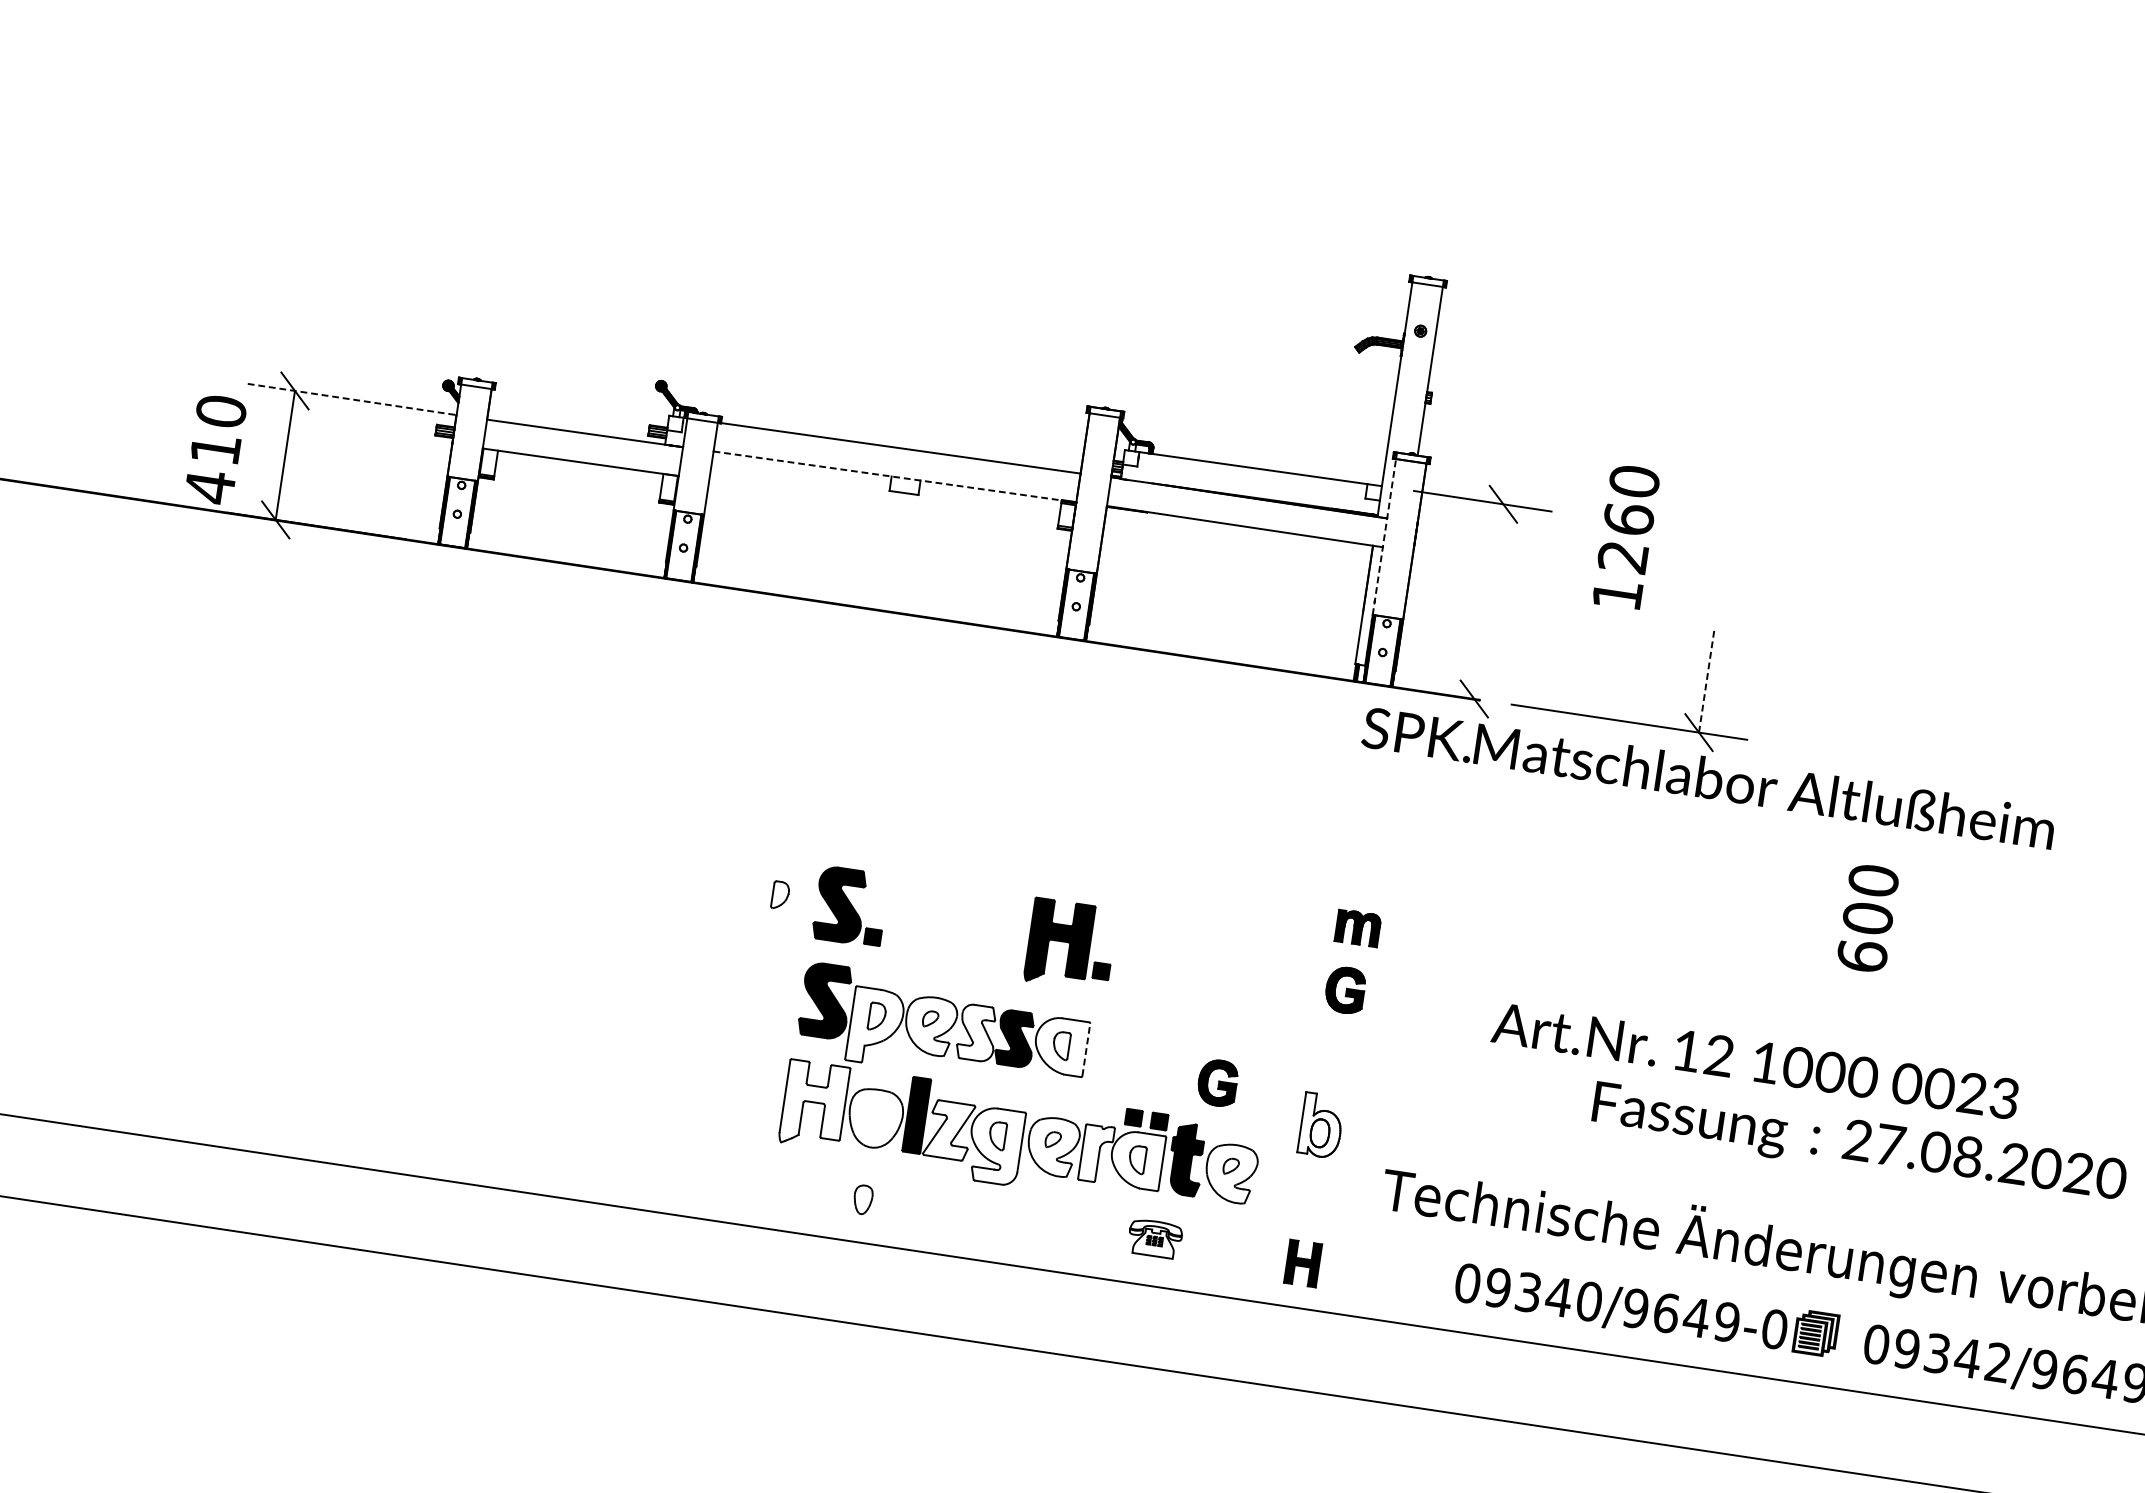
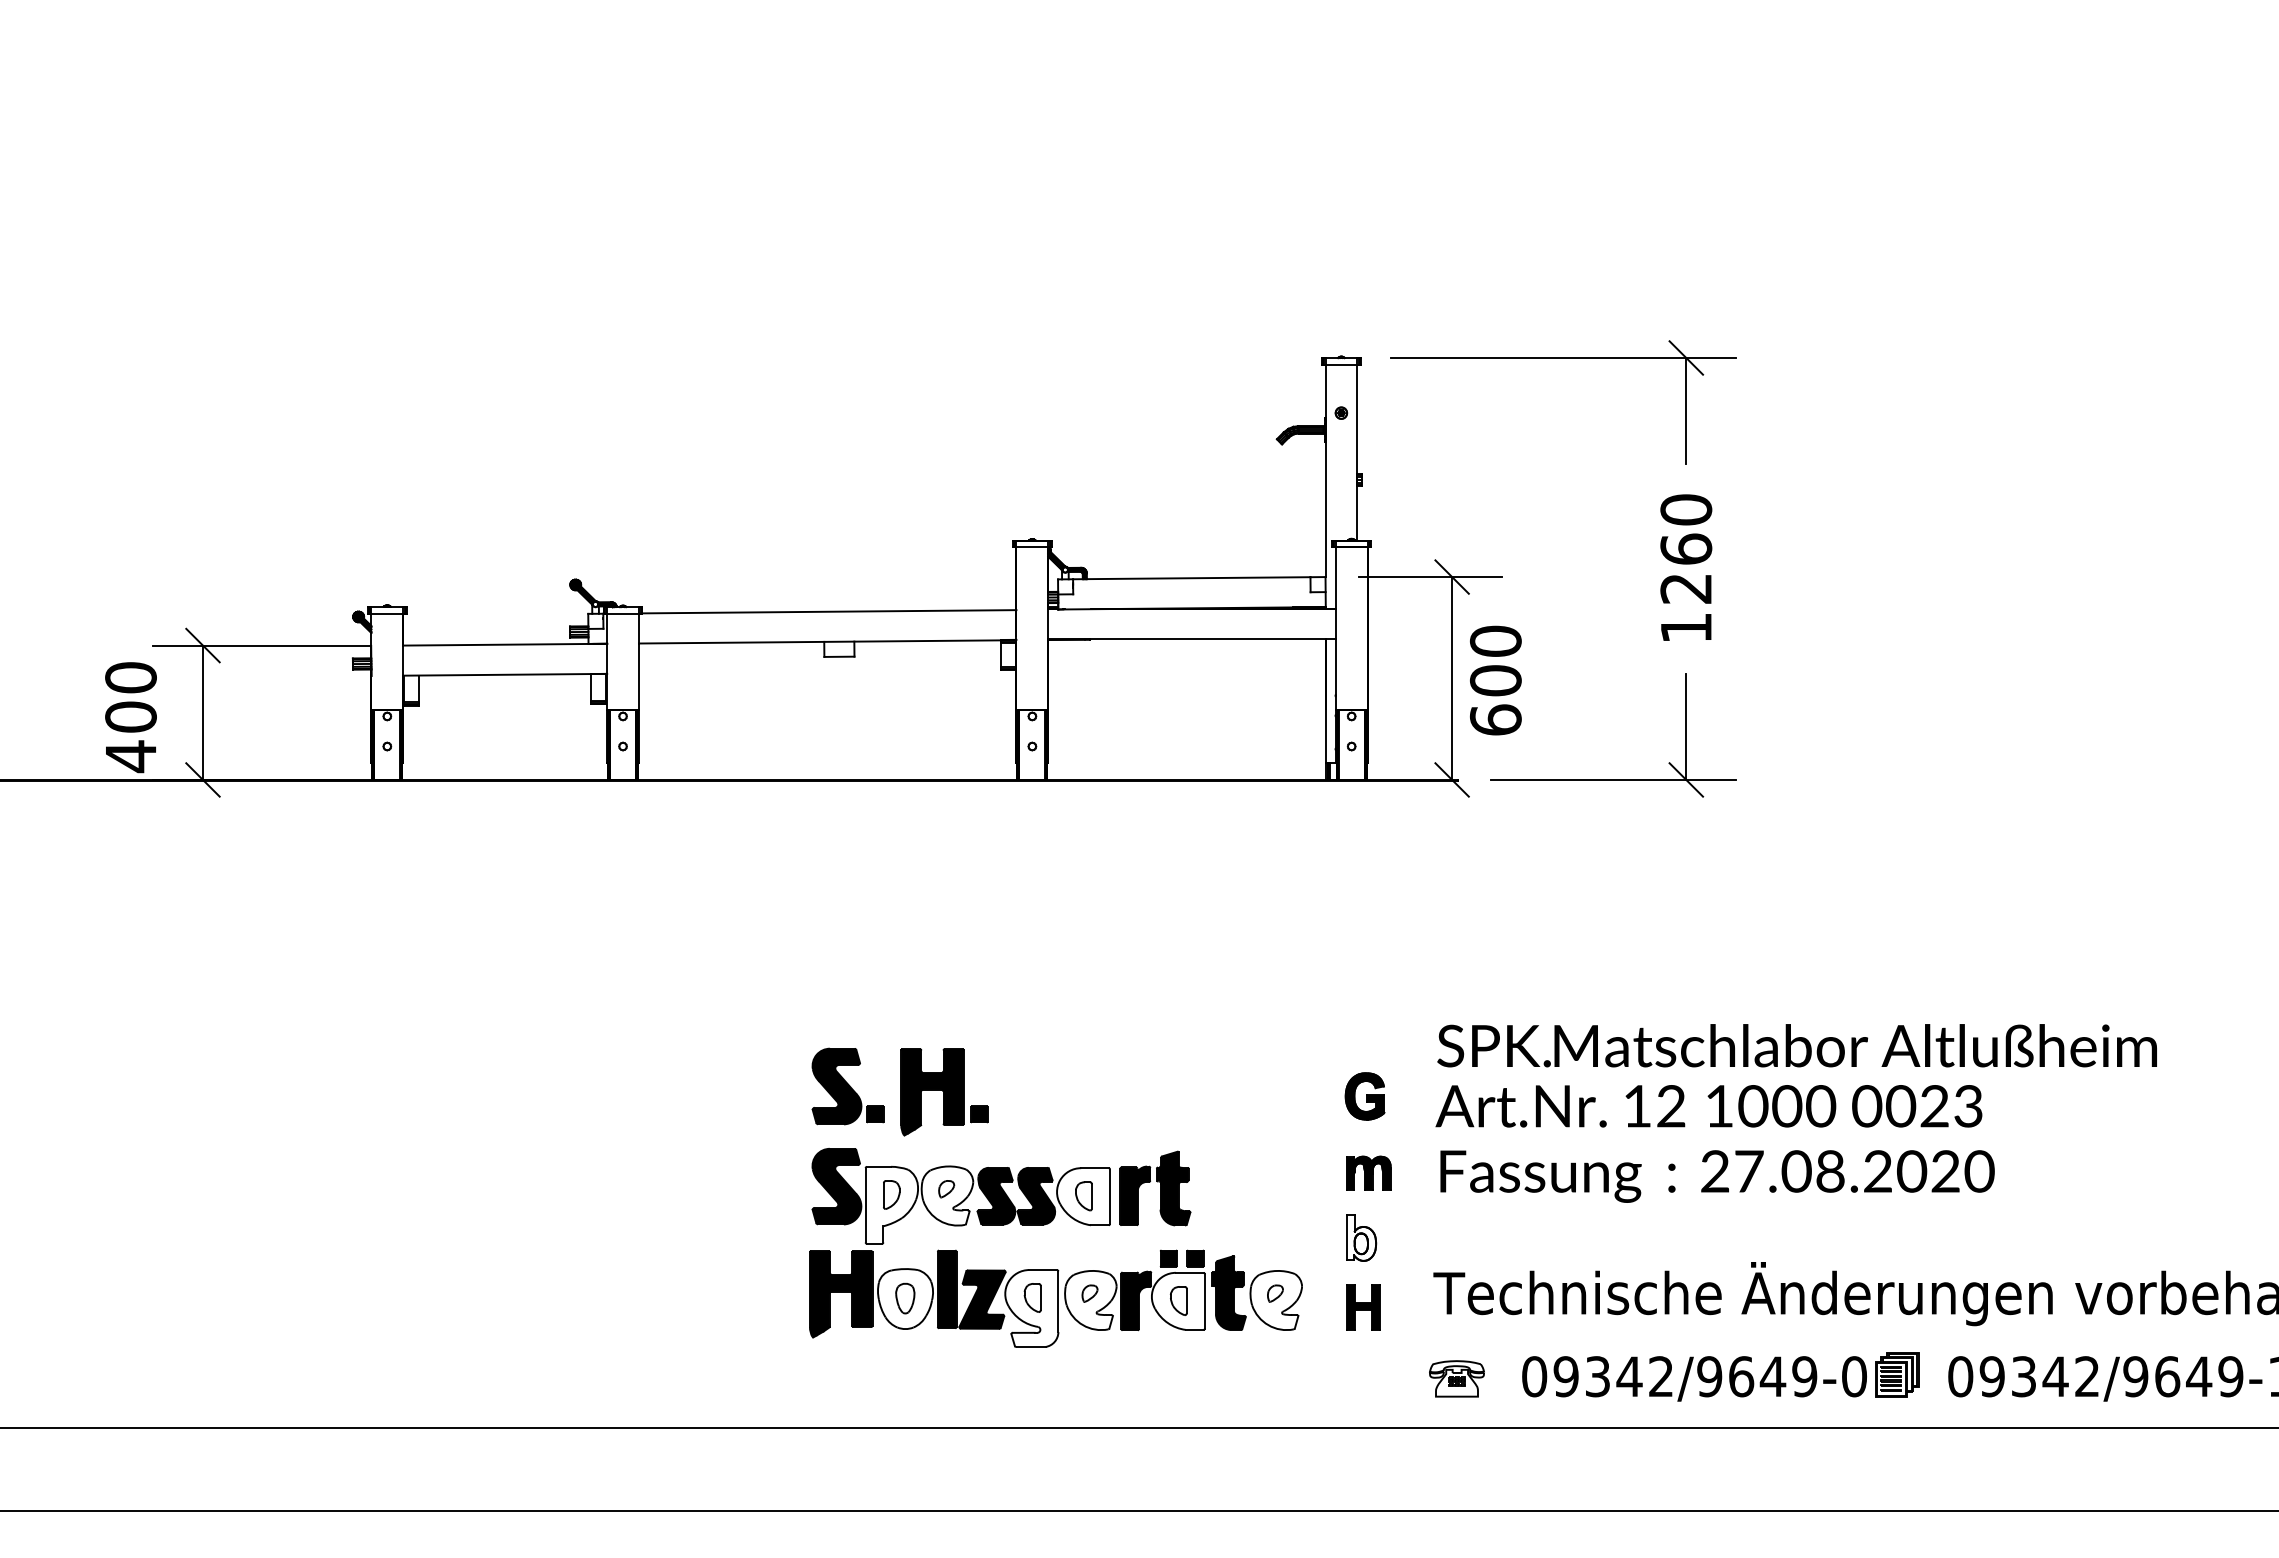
part: (1641, 310) -> (1563, 358), added
line: (350, 399) -> (260, 645), dashed -> solid
text: (215, 448) -> (130, 716), 410 -> 400
line: (888, 475) -> (820, 641), dashed -> solid
line: (1384, 536) -> (1335, 628), dashed -> solid
text: (1626, 536) -> (1686, 567), moved
line: (1489, 601) -> (1452, 678), added
line: (1706, 681) -> (1686, 726), dashed -> solid
text: (1708, 777) -> (1796, 1045), moved
part: (780, 895) -> (774, 1085), removed
text: (1867, 918) -> (1495, 680), moved
part: (1358, 927) -> (1368, 1172), moved
part: (1070, 945) -> (944, 1092), moved
fill: (977, 1032) -> (996, 1195), added
part: (1131, 1048) -> (1155, 1188), added
line: (1086, 1049) -> (1110, 1196), dashed -> solid
text: (1755, 1061) -> (1708, 1106), moved
part: (1217, 1082) -> (1248, 1210), removed
fill: (813, 1105) -> (840, 1294), added
part: (1321, 1125) -> (1361, 1237), size x0.71
fill: (949, 1130) -> (982, 1299), added
text: (1859, 1145) -> (1717, 1176), moved
fill: (1096, 1153) -> (1136, 1300), added
part: (863, 1199) -> (905, 1298), moved
part: (1154, 1238) -> (1456, 1378), moved
part: (1303, 1263) -> (1363, 1307), moved
text: (1588, 1301) -> (1660, 1376), 09340/9649-0 -> 09342/9649-0

